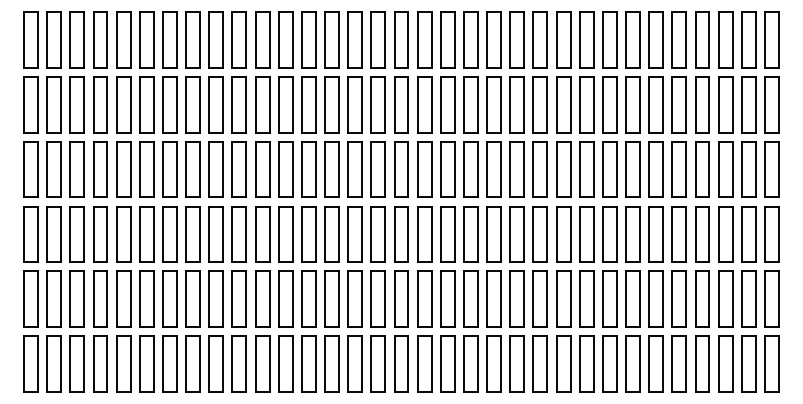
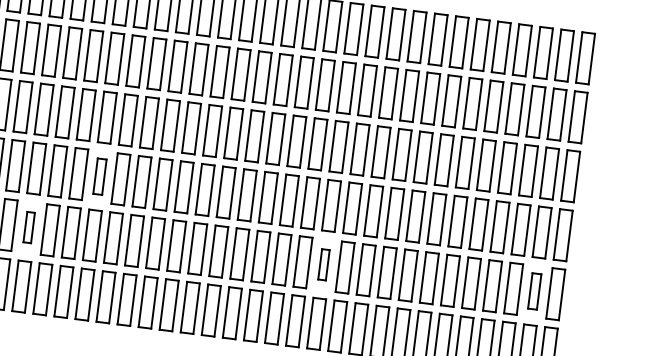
part: (262, 234) -> (99, 176), size x0.7
part: (192, 298) -> (28, 226), size x0.6
part: (516, 298) -> (323, 264), size x0.6
part: (748, 298) -> (534, 290), size x0.7

